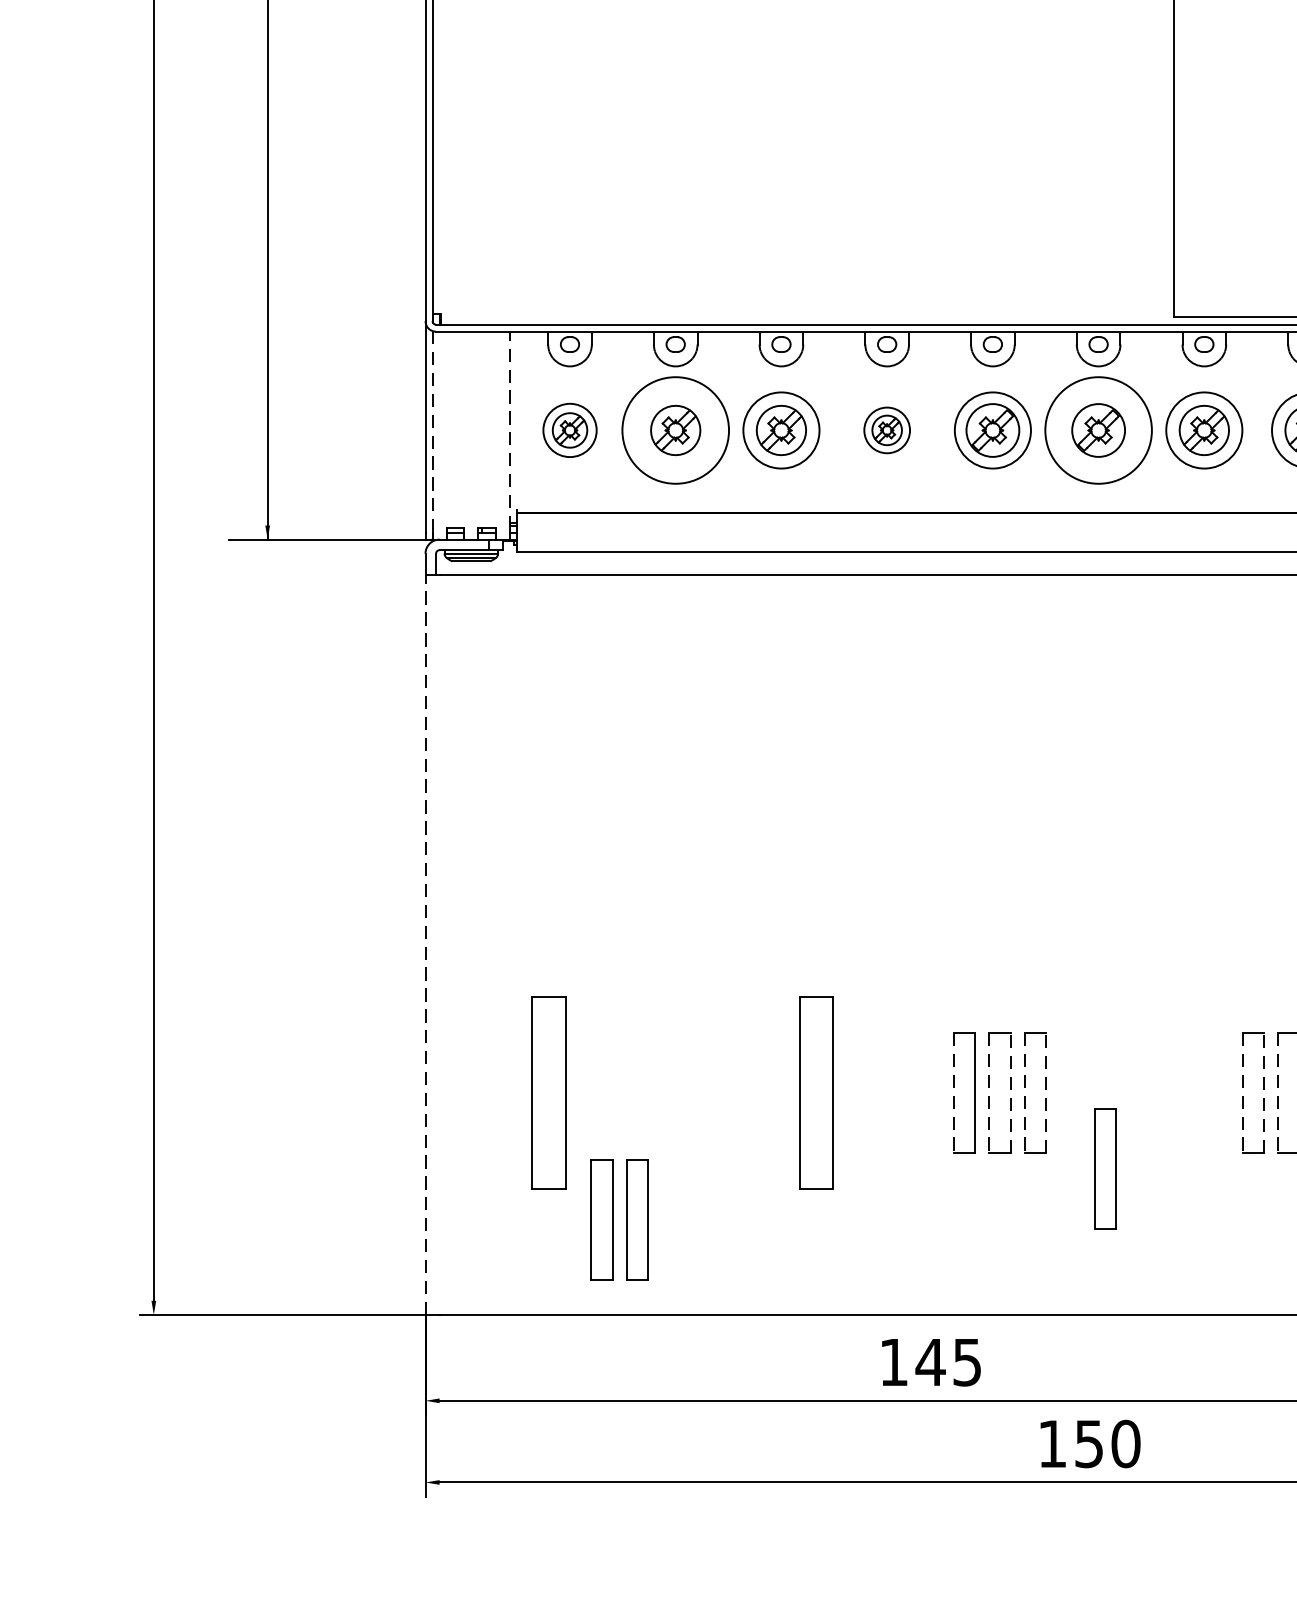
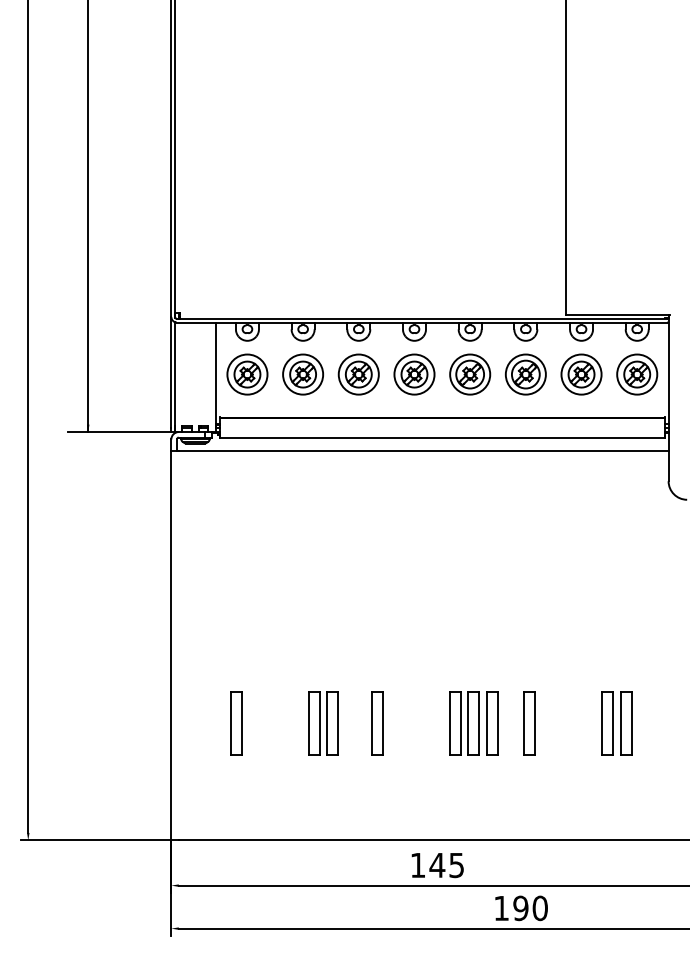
line: (433, 430) -> (175, 374), dashed -> solid
line: (509, 430) -> (215, 374), dashed -> solid
part: (570, 430) -> (247, 374), size x1.43
circle: (676, 430) -> (303, 374), size x0.71
part: (887, 430) -> (414, 374), size x1.67
circle: (1097, 430) -> (525, 374), size x0.71
line: (425, 944) -> (171, 645), dashed -> solid
part: (549, 1092) -> (236, 723), size x0.62
part: (816, 1092) -> (377, 723), size x0.62
line: (953, 1092) -> (449, 723), dashed -> solid
line: (989, 1092) -> (468, 723), dashed -> solid
line: (1010, 1092) -> (479, 723), dashed -> solid
line: (1023, 1092) -> (486, 723), dashed -> solid
line: (1046, 1092) -> (498, 723), dashed -> solid
line: (1242, 1092) -> (601, 723), dashed -> solid
line: (1265, 1092) -> (613, 723), dashed -> solid
line: (1278, 1092) -> (620, 723), dashed -> solid
part: (1105, 1168) -> (529, 723), moved
part: (619, 1220) -> (323, 723), moved
text: (1088, 1442) -> (520, 907), 150 -> 190

